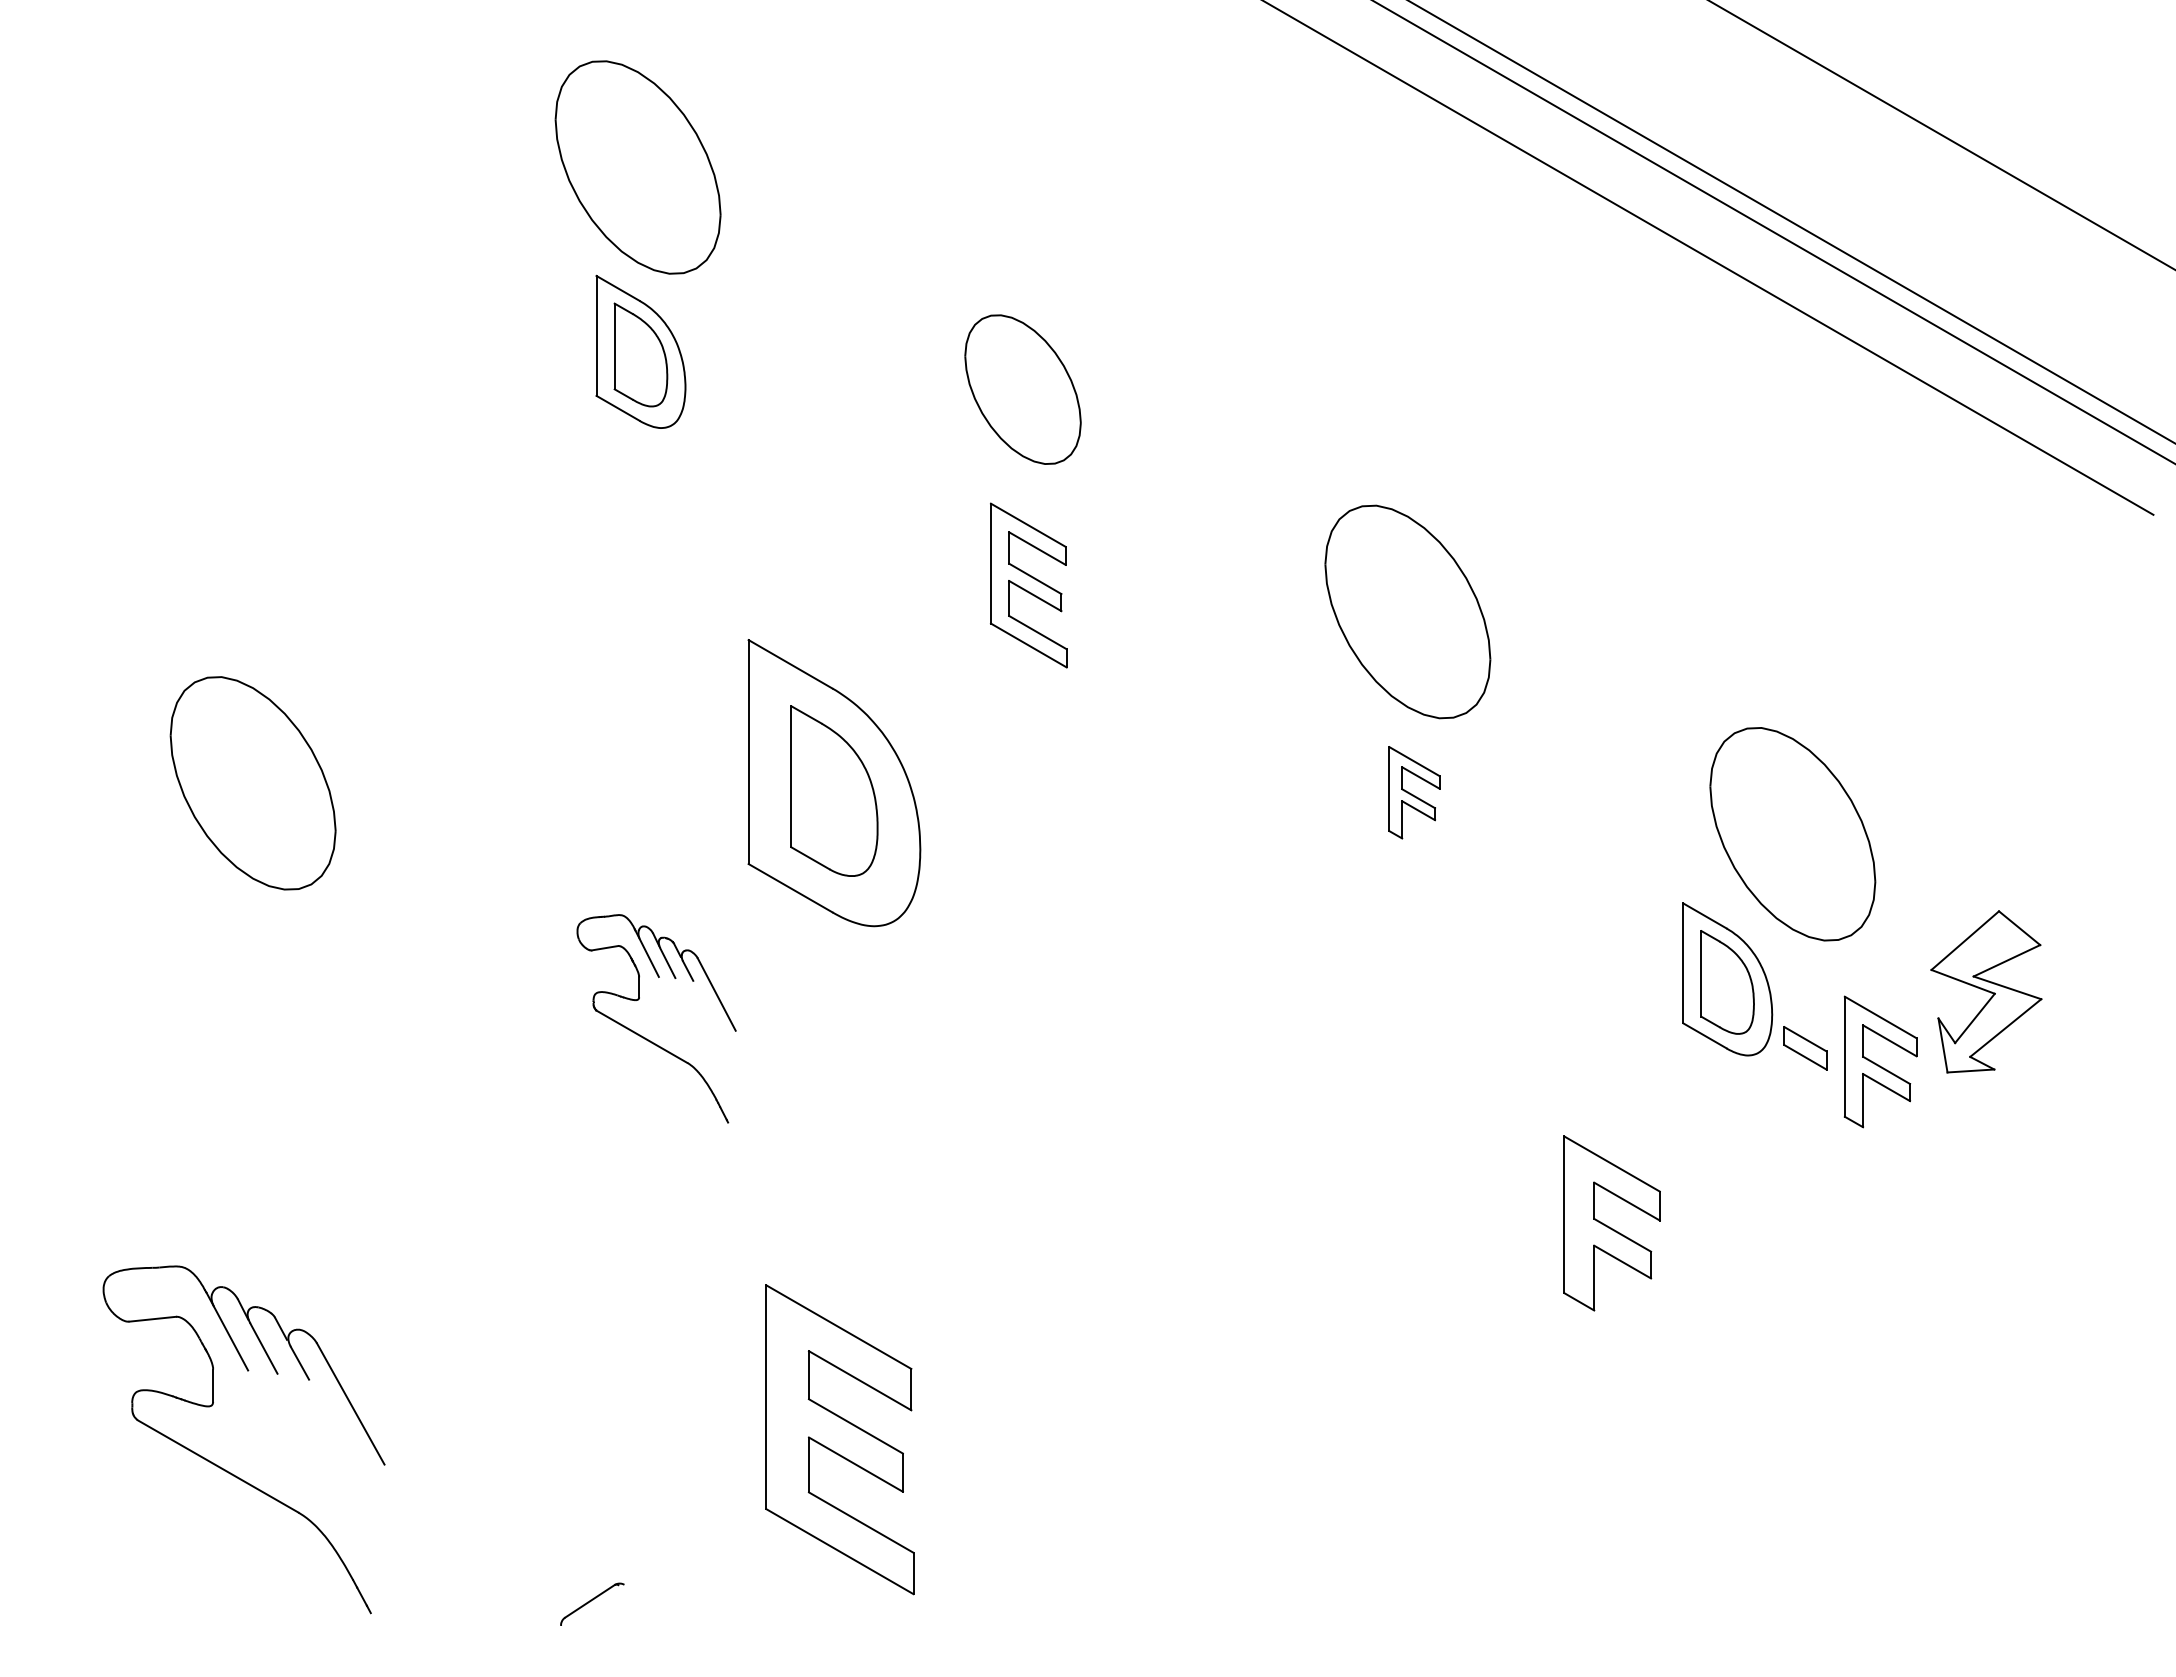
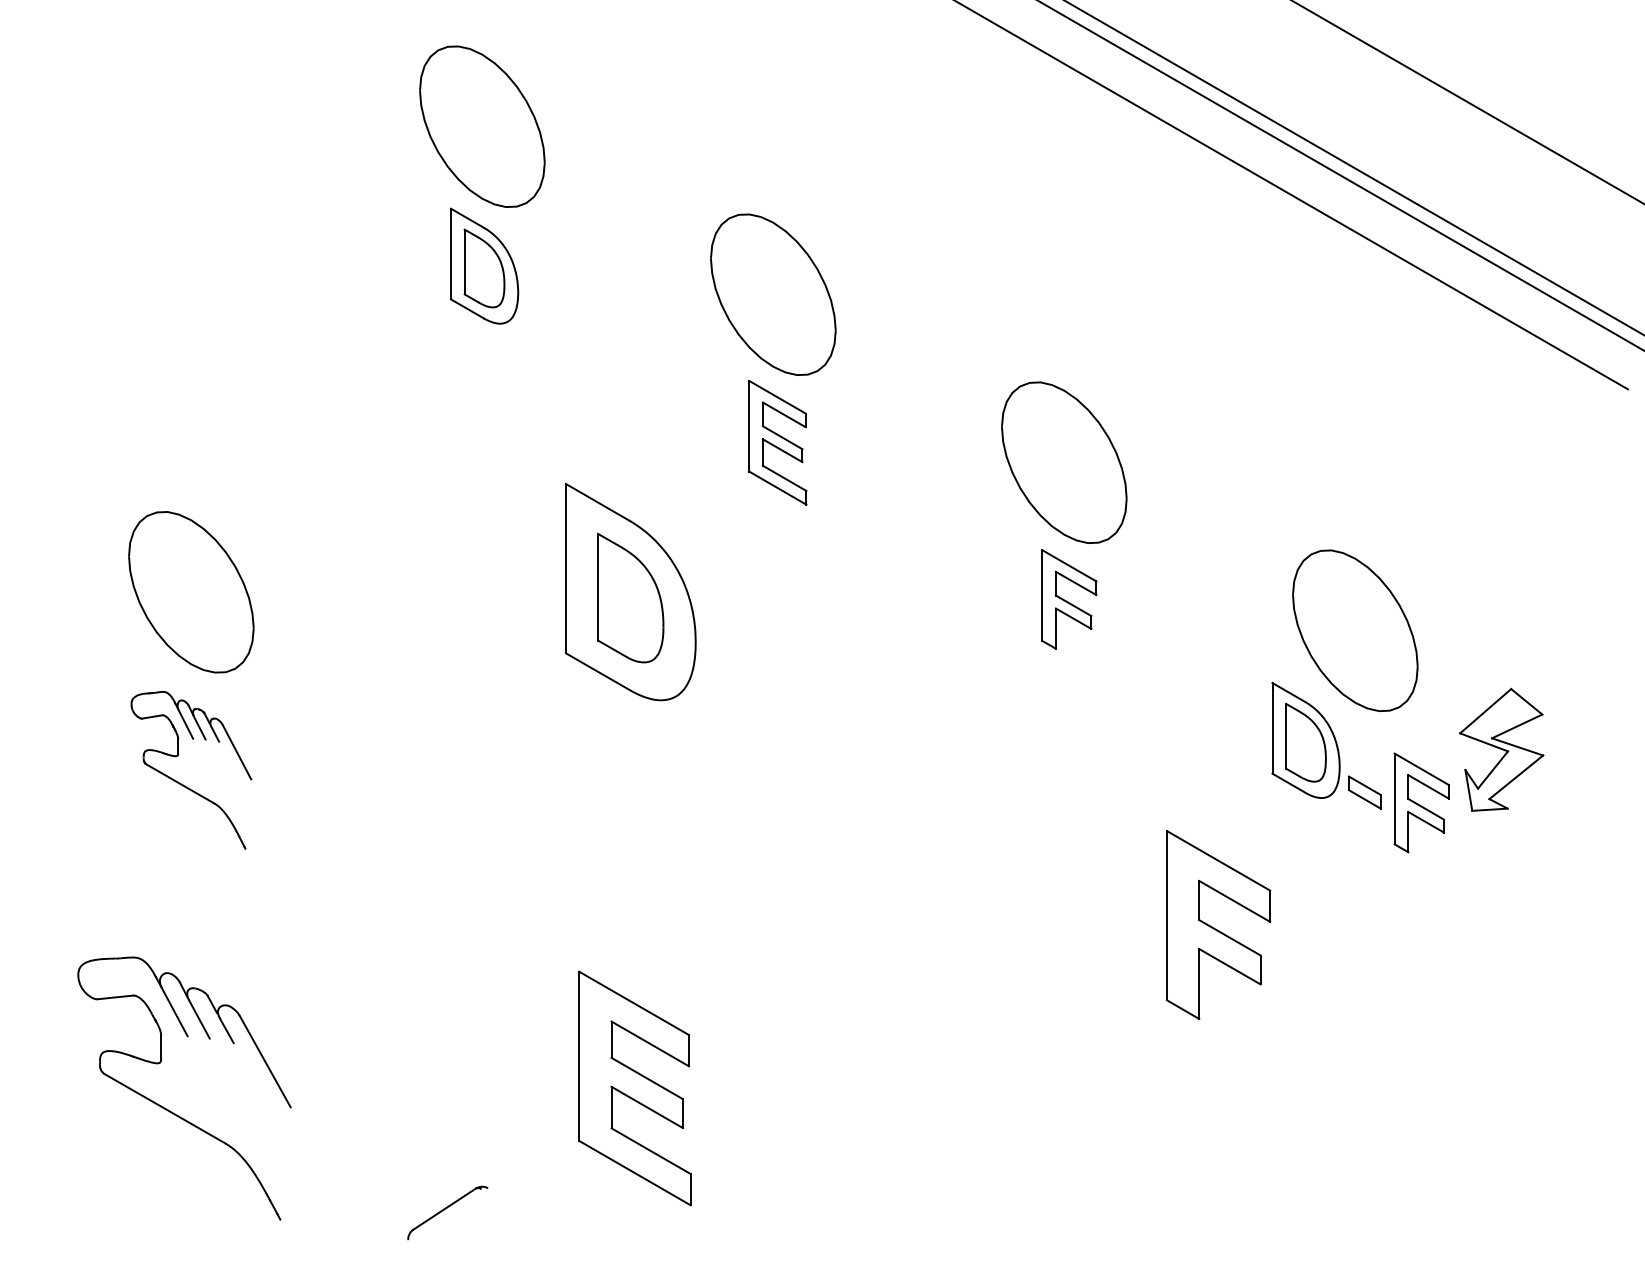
part: (1023, 389) -> (773, 294), size x1.43
part: (1414, 792) -> (1069, 599), size x1.43
part: (646, 1037) -> (183, 784), moved
part: (1611, 1222) -> (1218, 924), size x1.43
part: (591, 1603) -> (447, 1212), size x1.67

